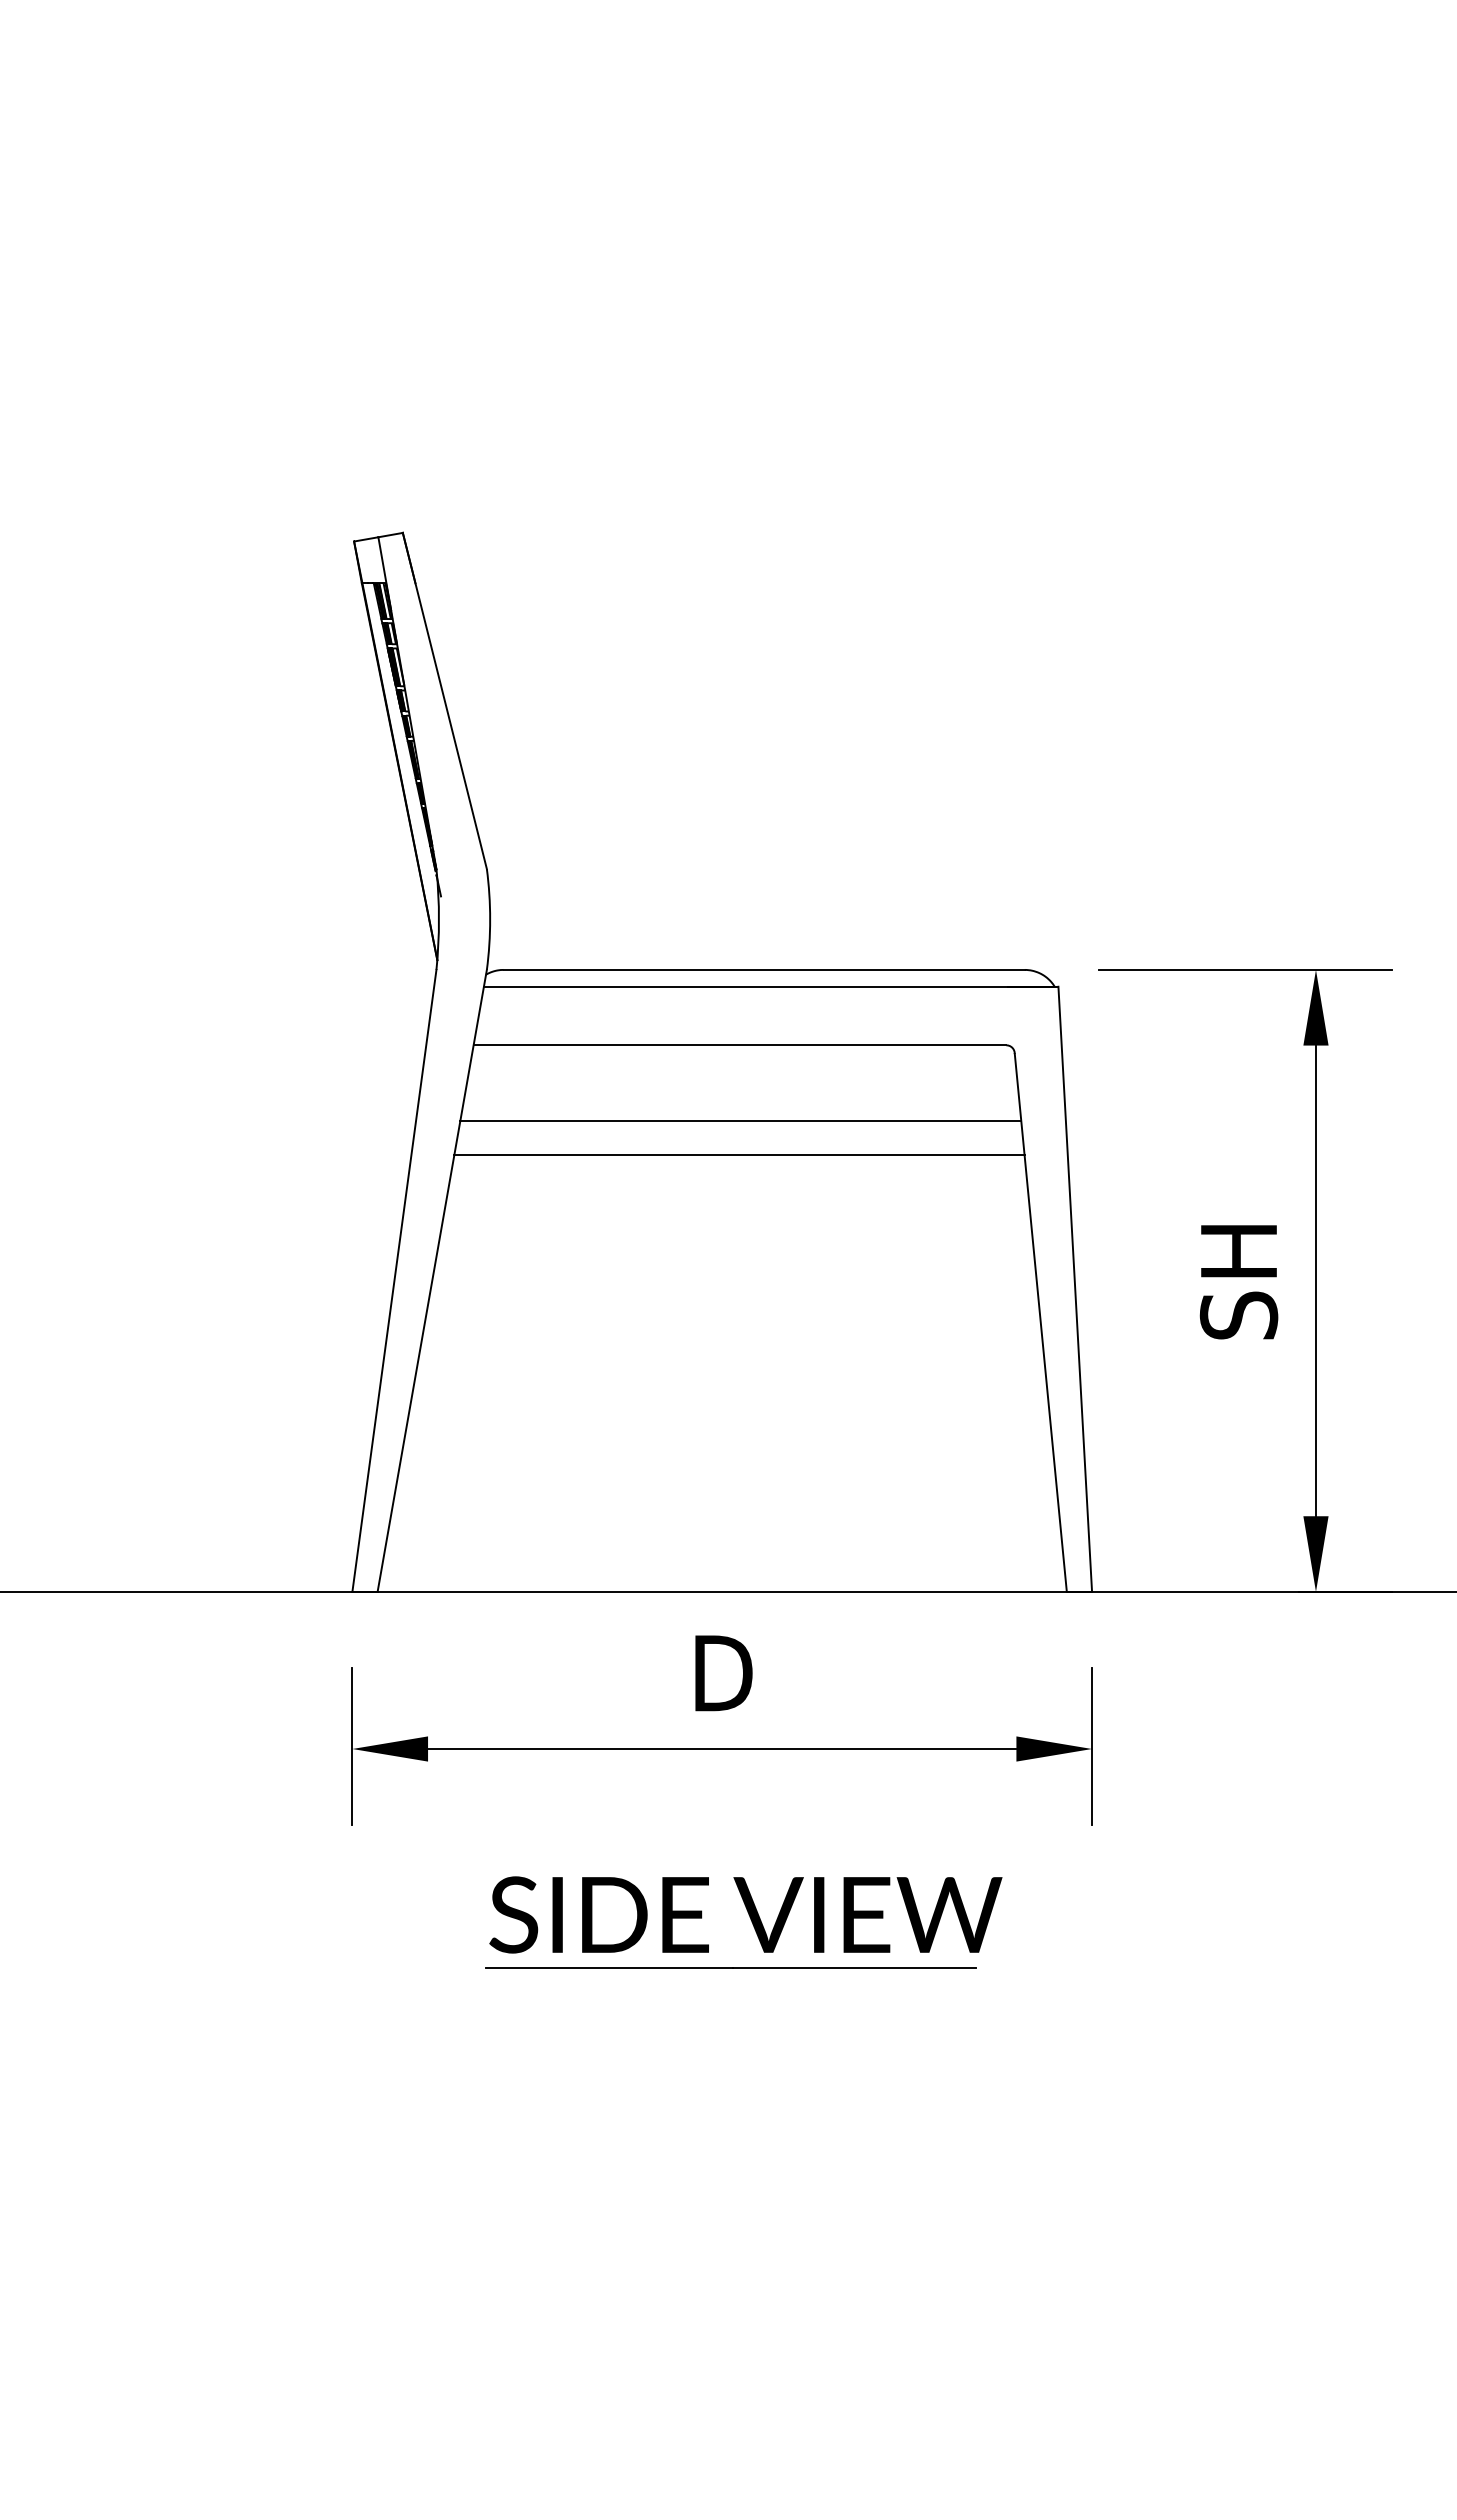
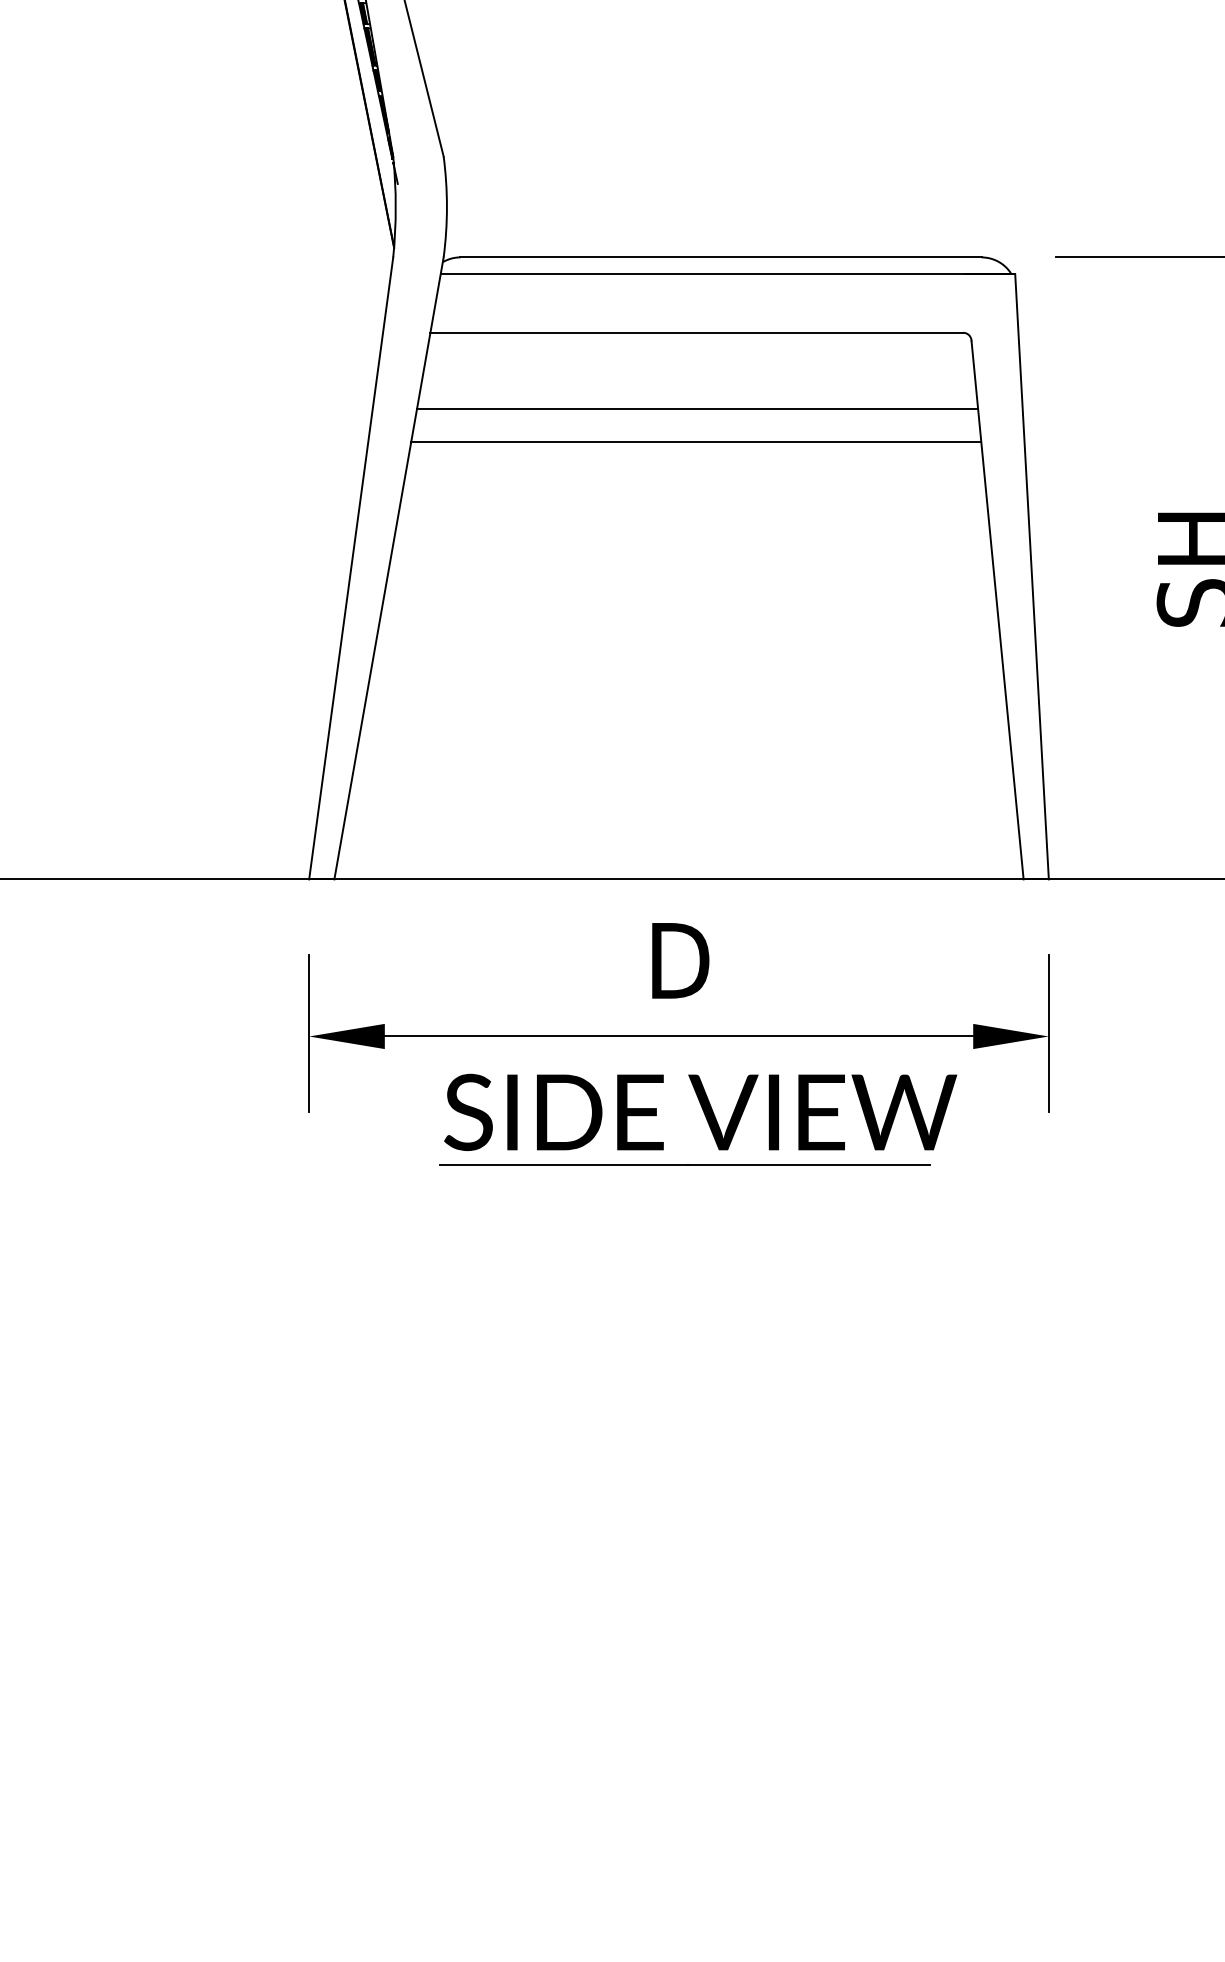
part: (750, 1919) -> (705, 1116), moved

